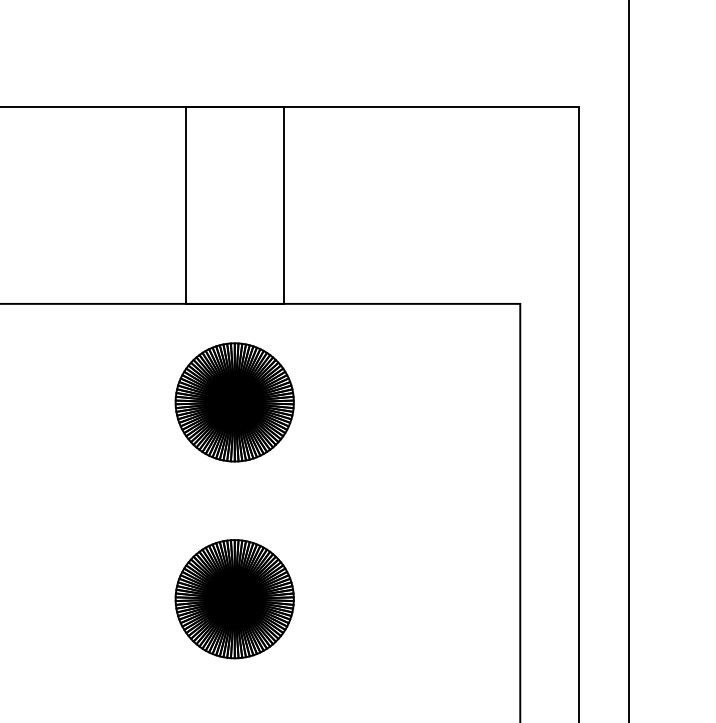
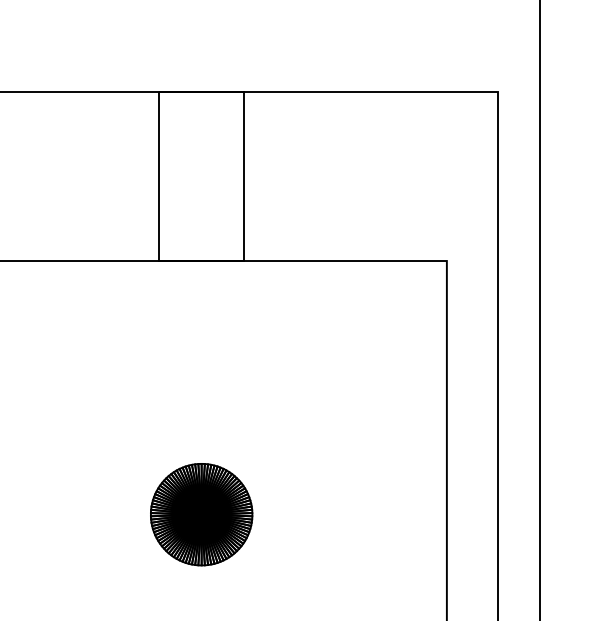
part: (234, 402) -> (201, 345), removed

